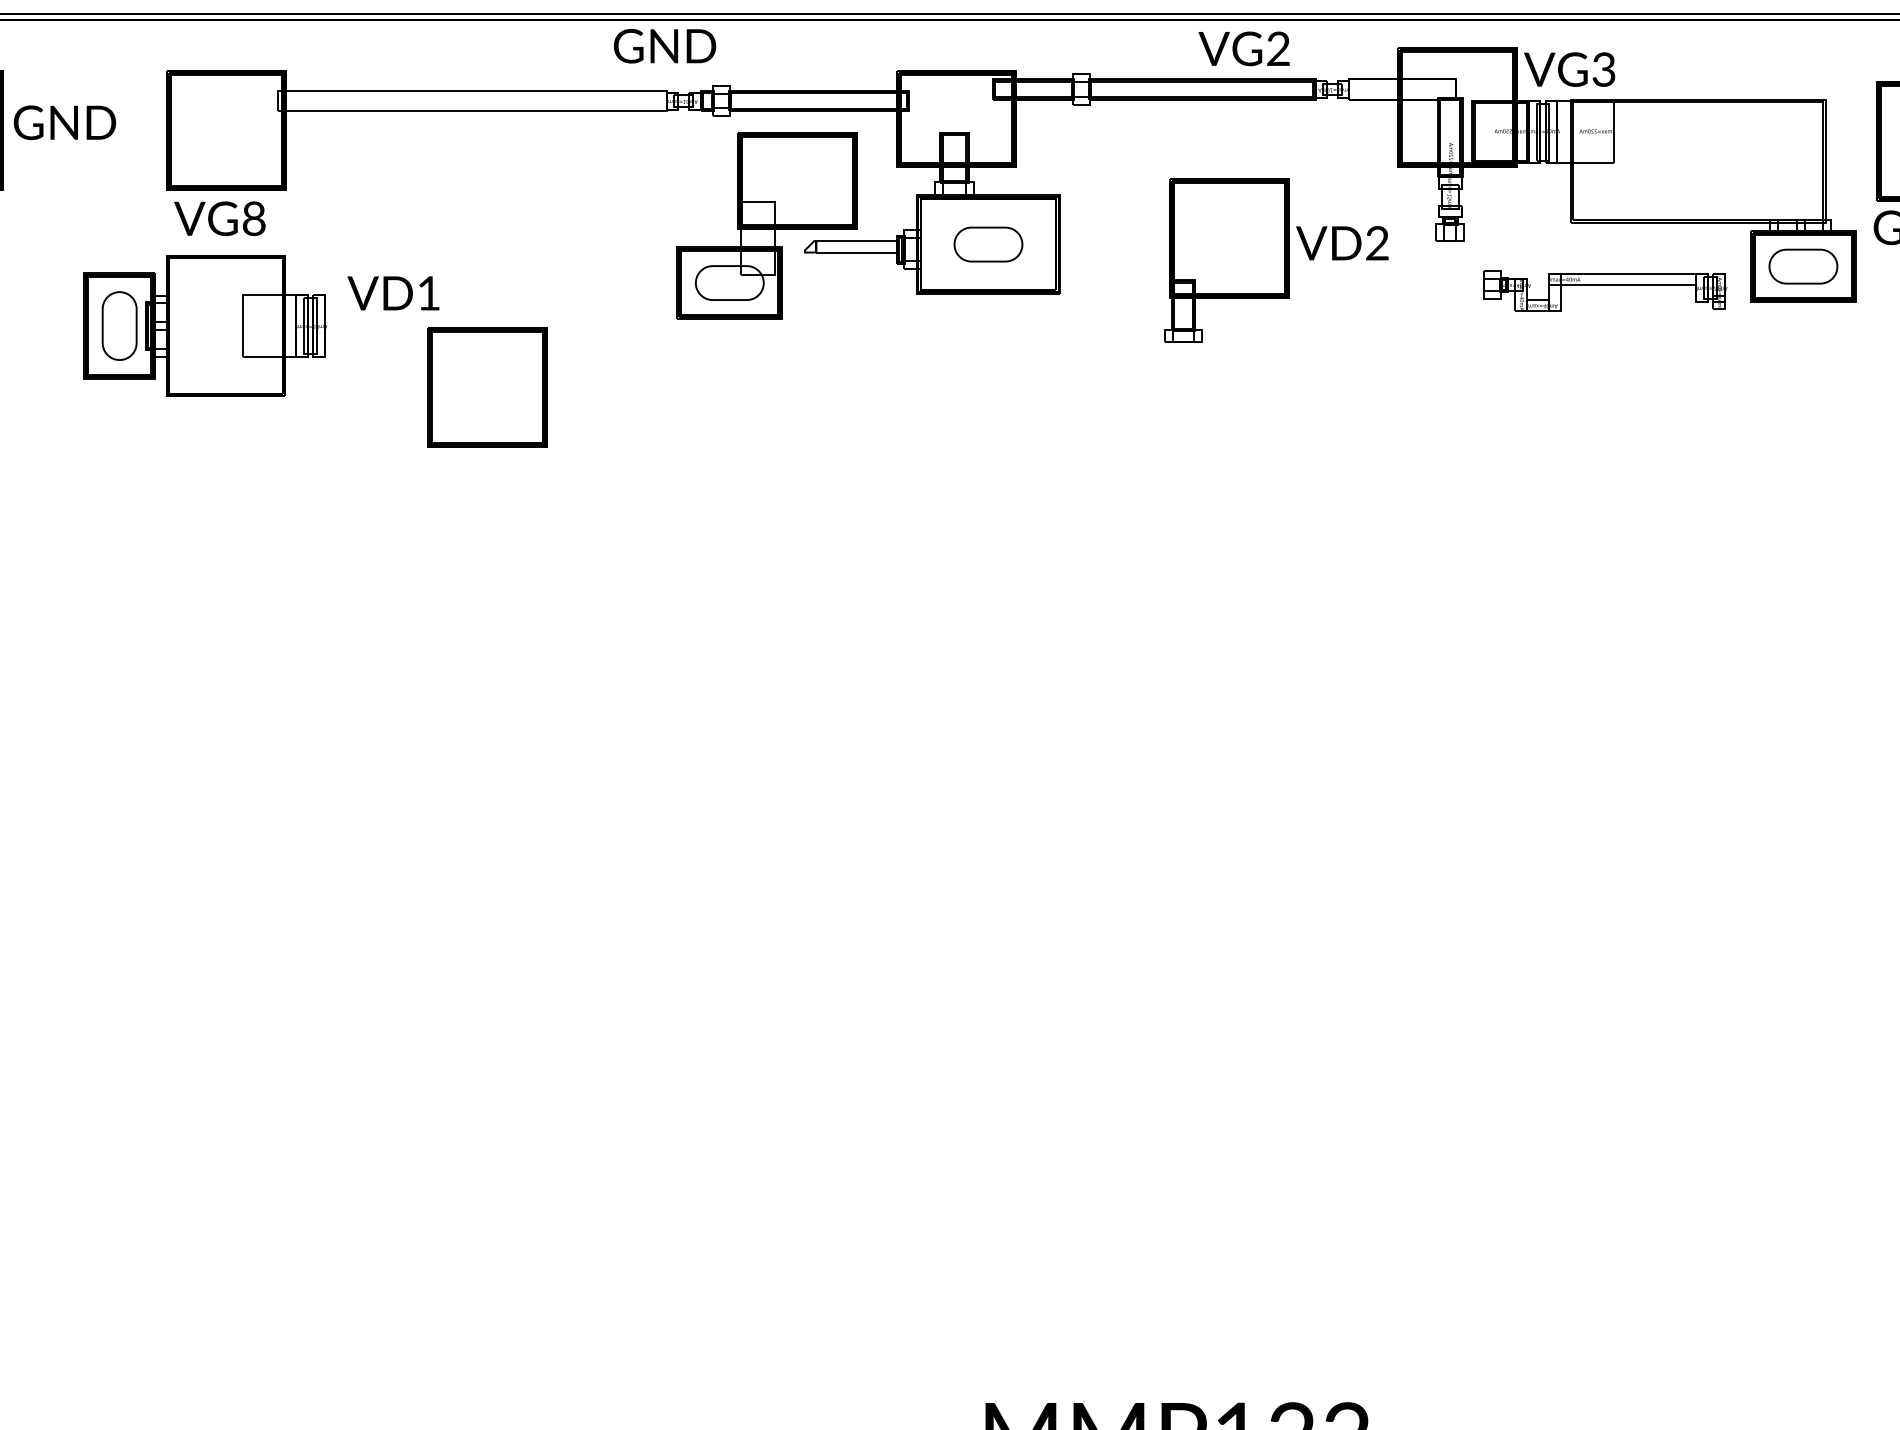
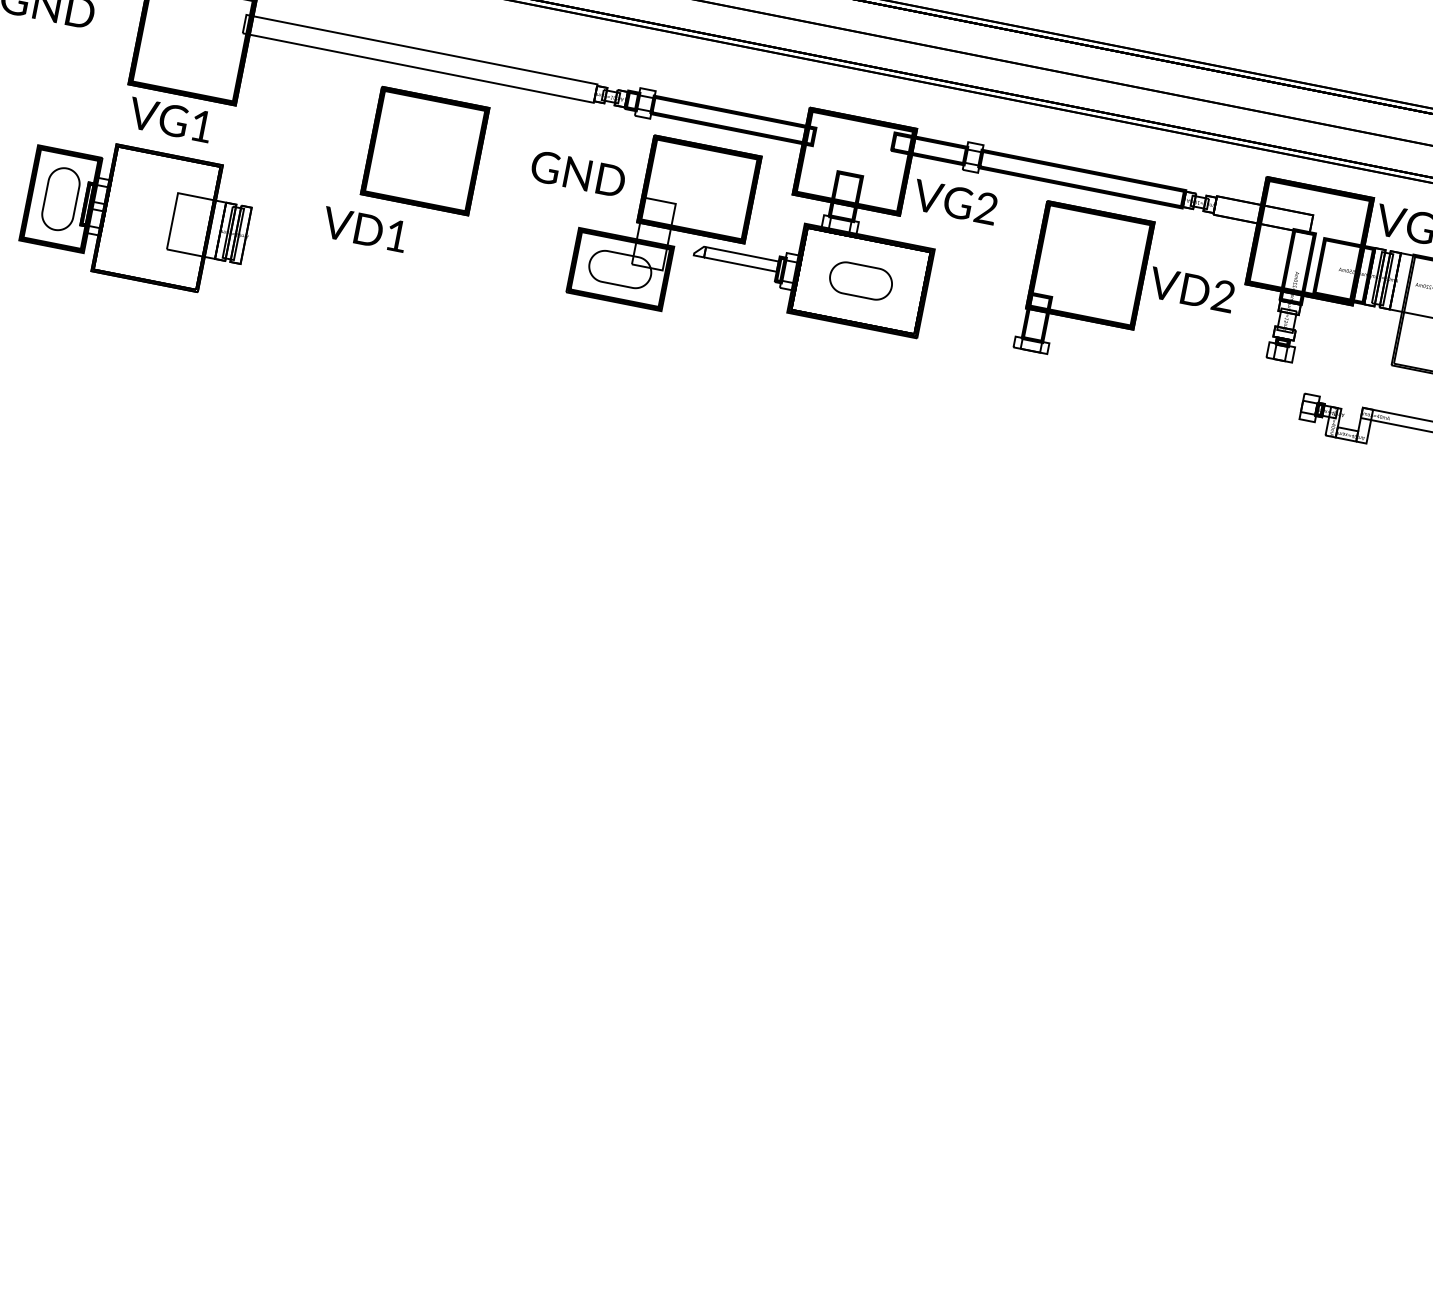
text: (664, 46) -> (577, 174), moved
text: (1243, 48) -> (954, 201), moved
text: (253, 218) -> (201, 125), VG8 -> VG1
part: (1276, 260) -> (1129, 293), moved
text: (393, 293) -> (364, 229), moved
part: (487, 387) -> (425, 151), moved

